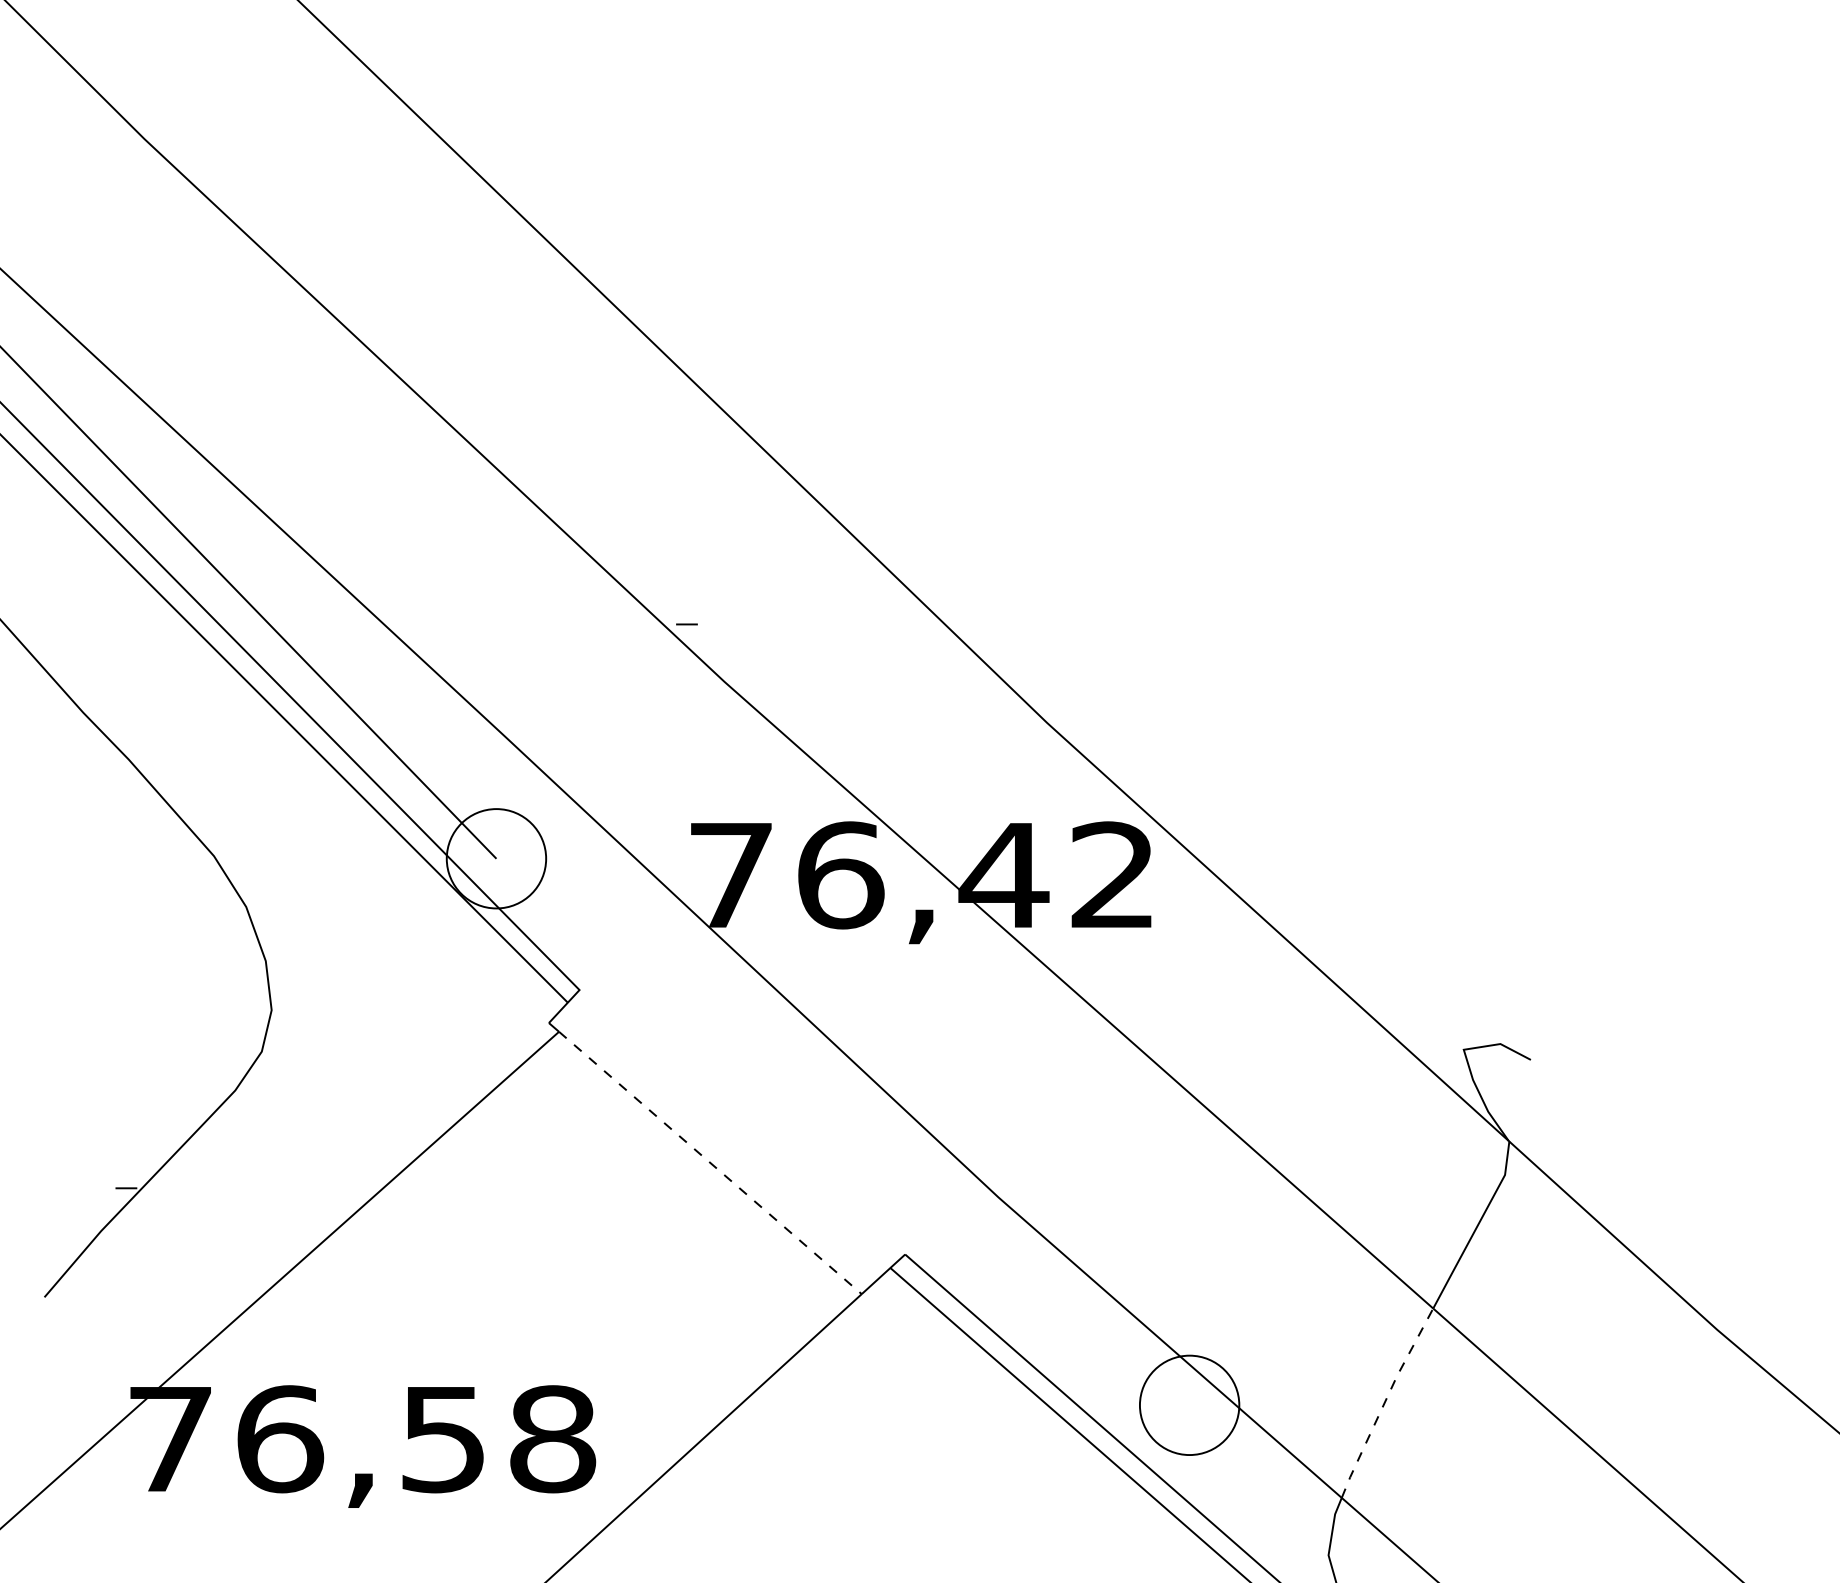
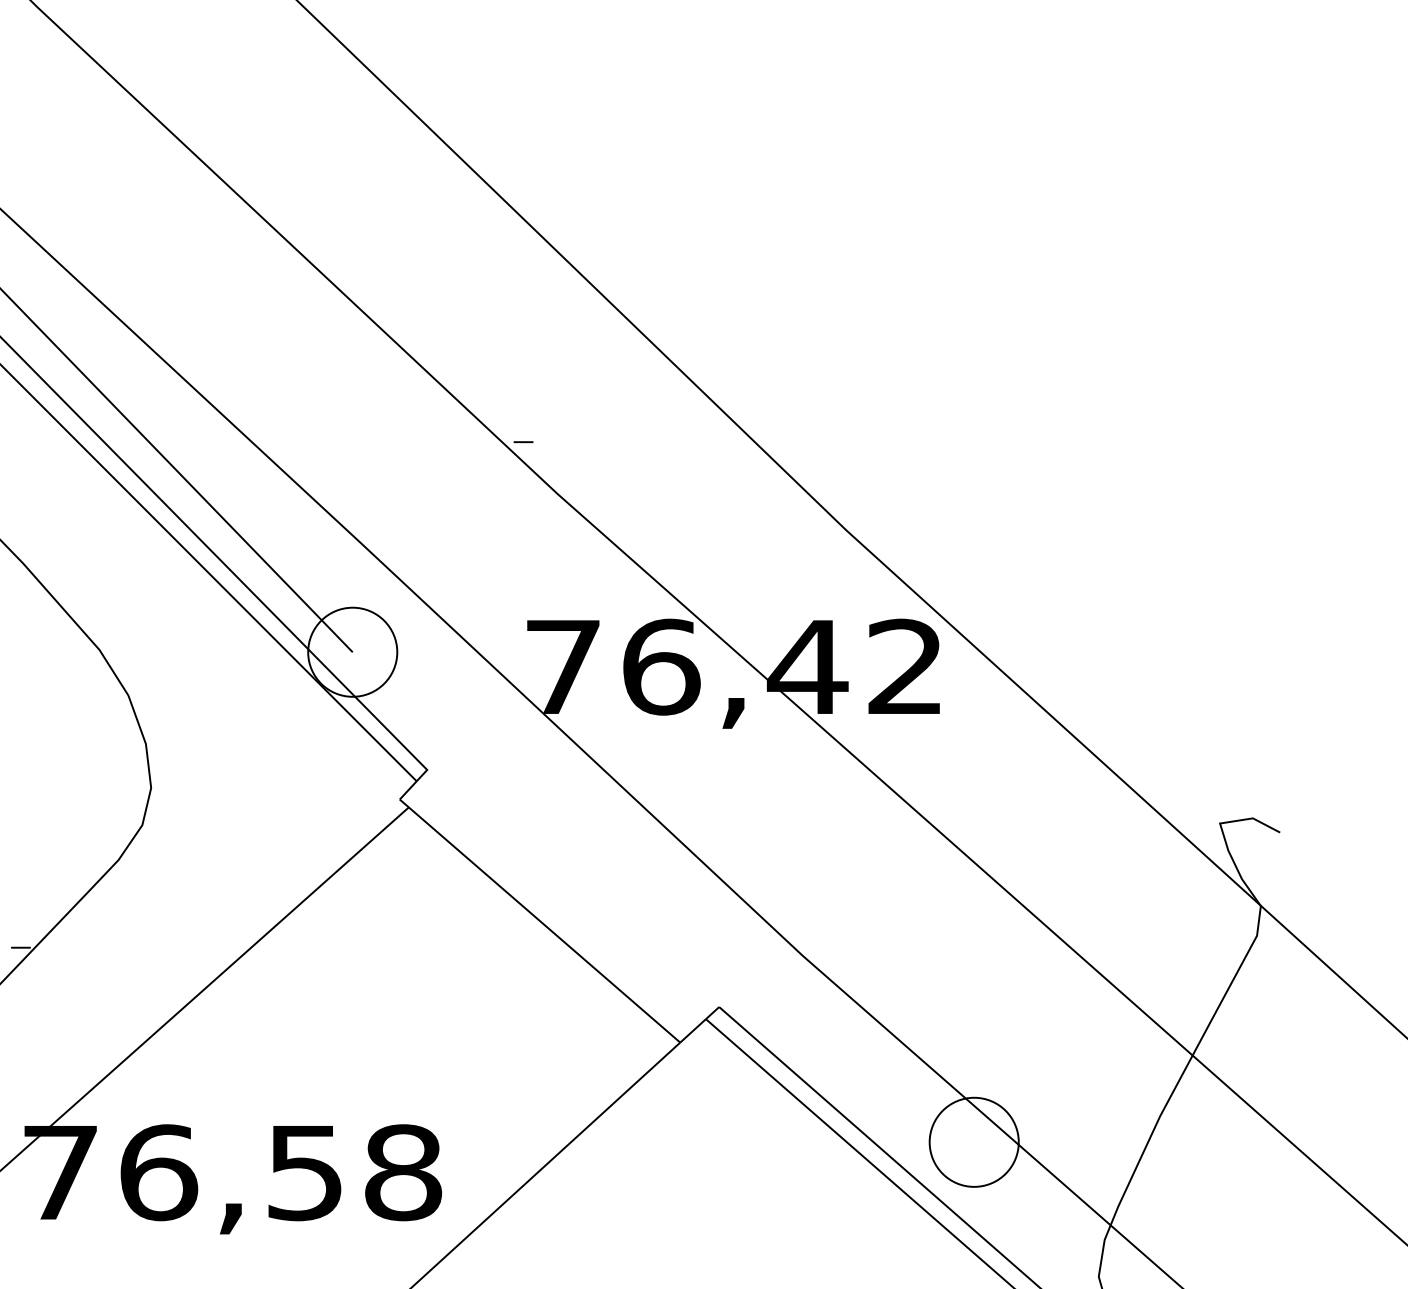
line: (710, 1163) -> (544, 925), dashed -> solid
line: (1384, 1402) -> (1148, 1139), dashed -> solid

